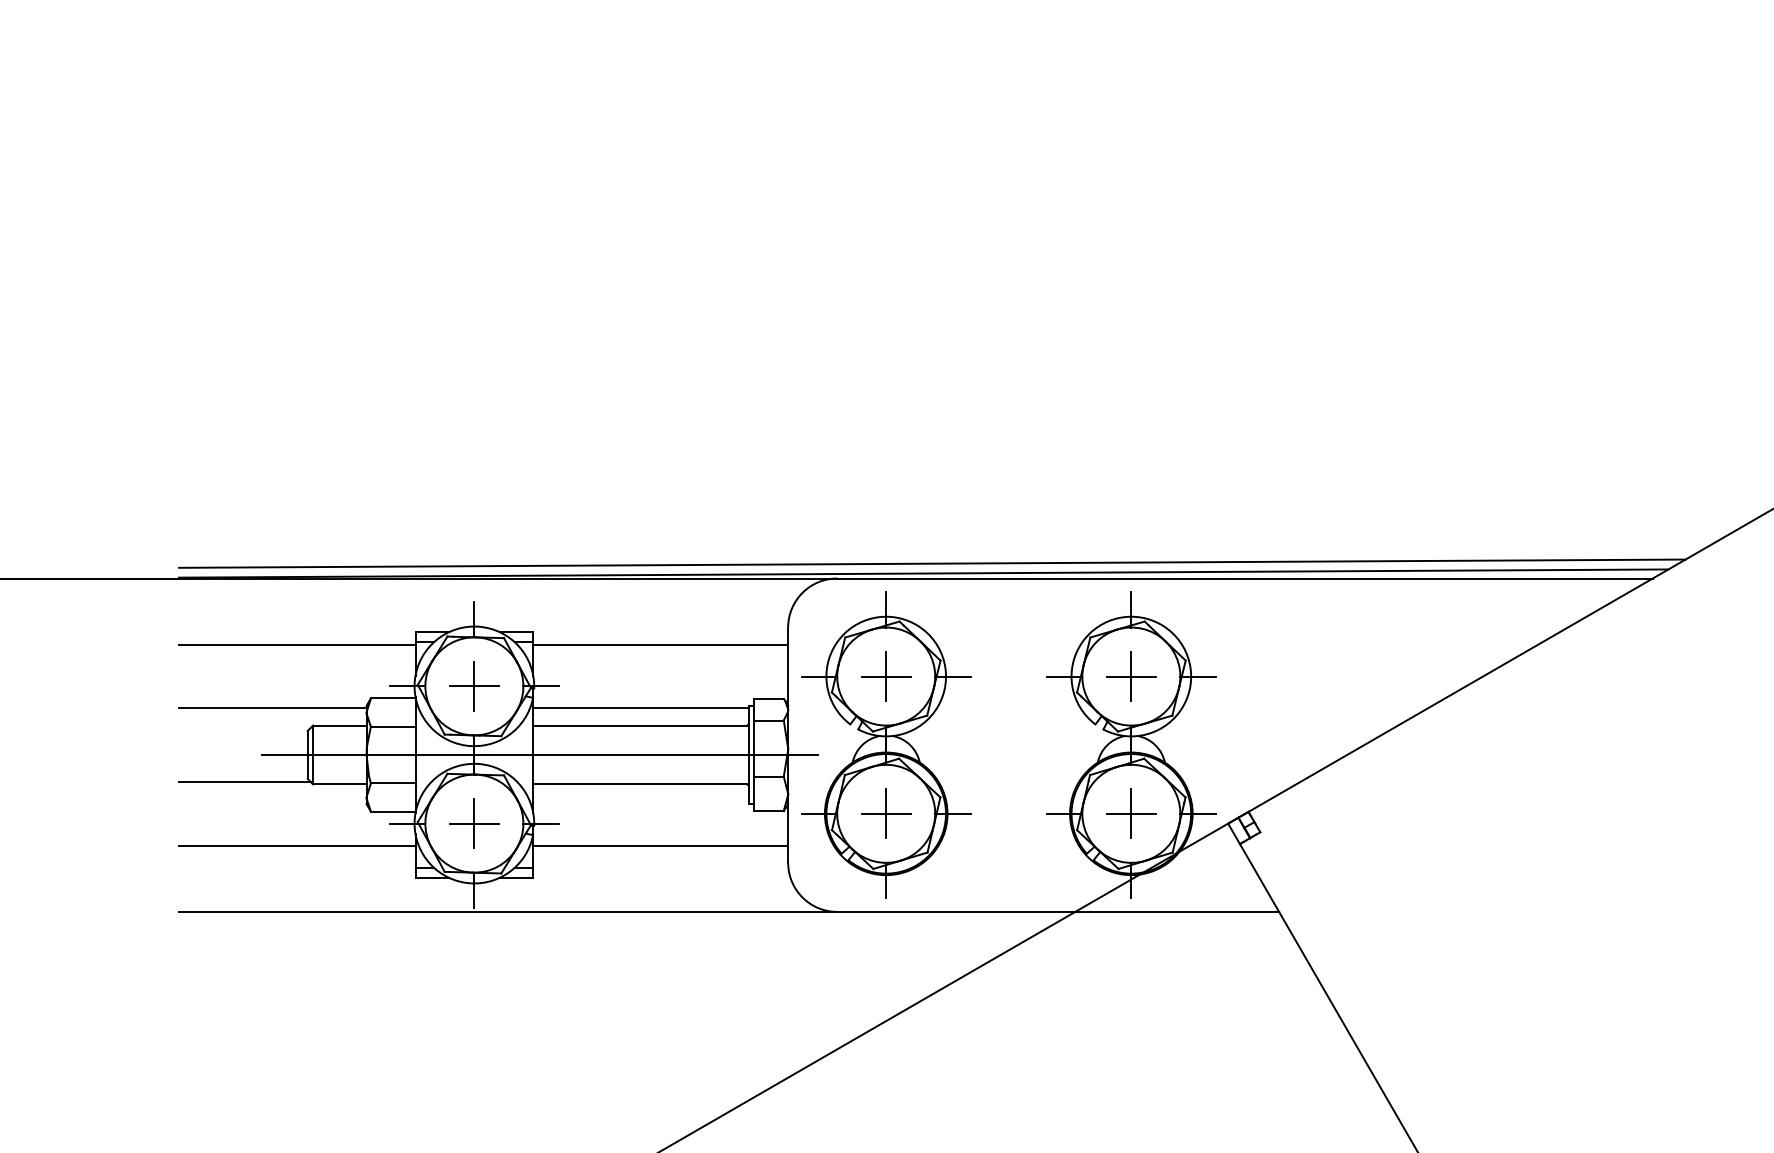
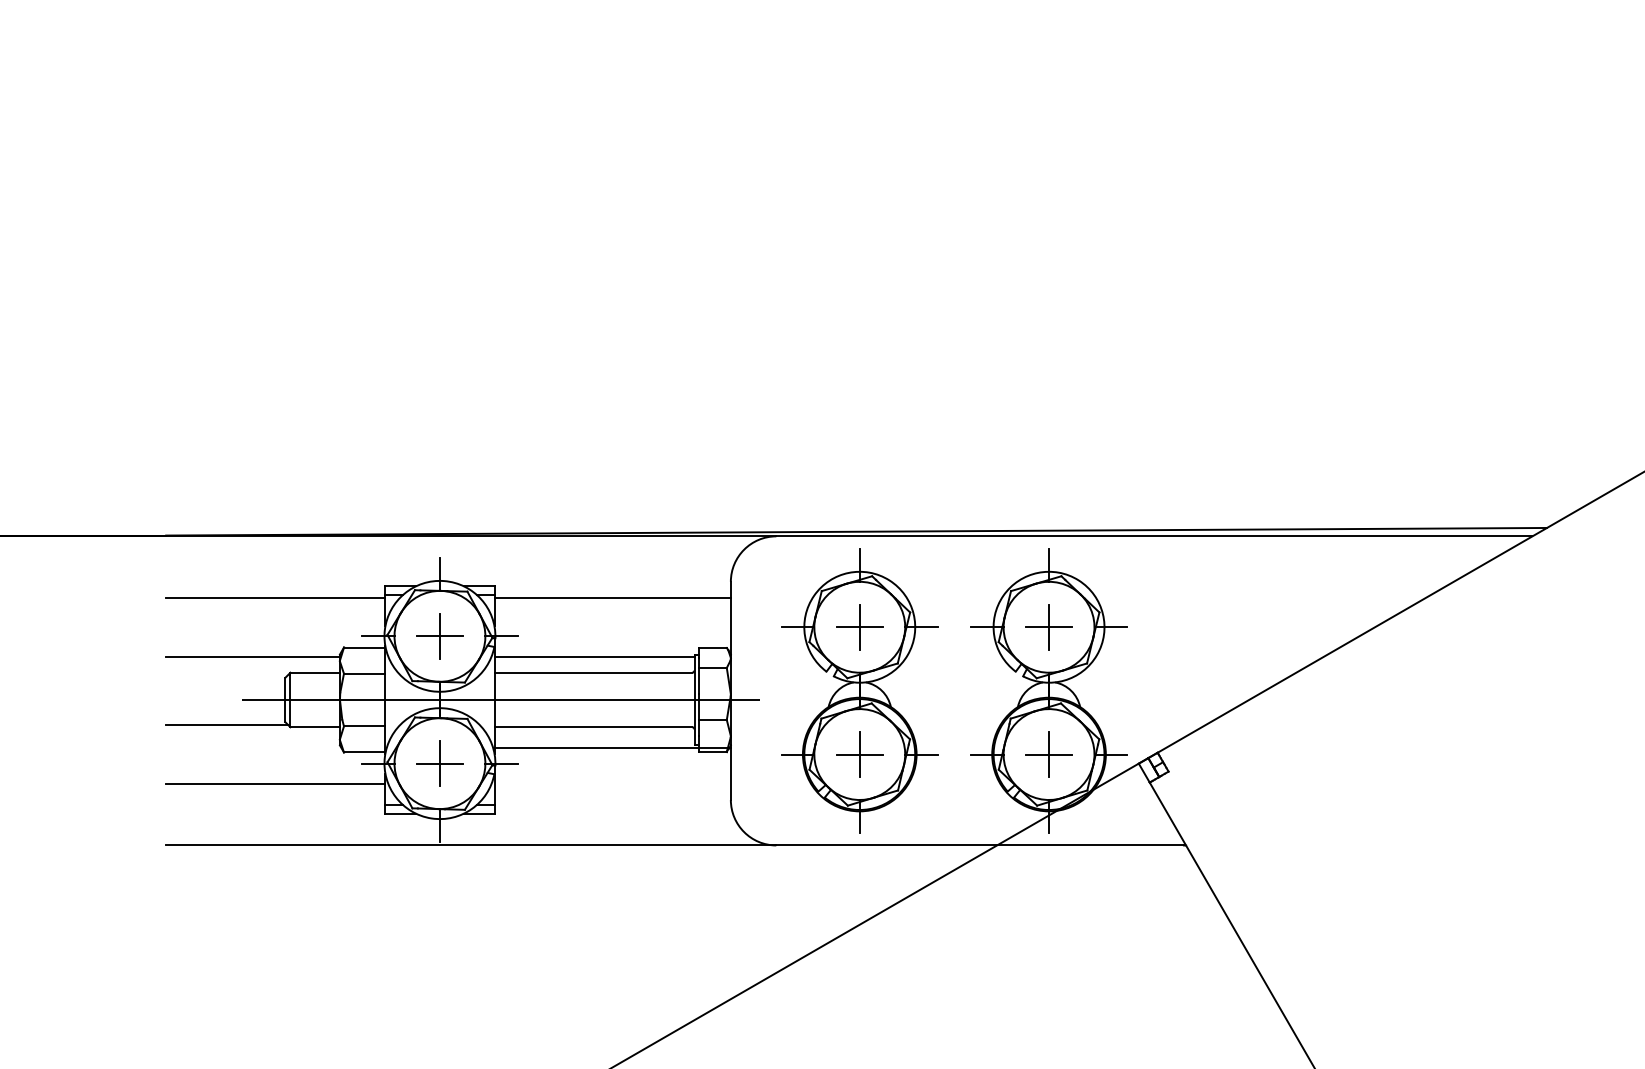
line: (932, 563) -> (864, 522), removed
part: (885, 744) -> (859, 690), moved
line: (660, 846) -> (612, 748), moved

